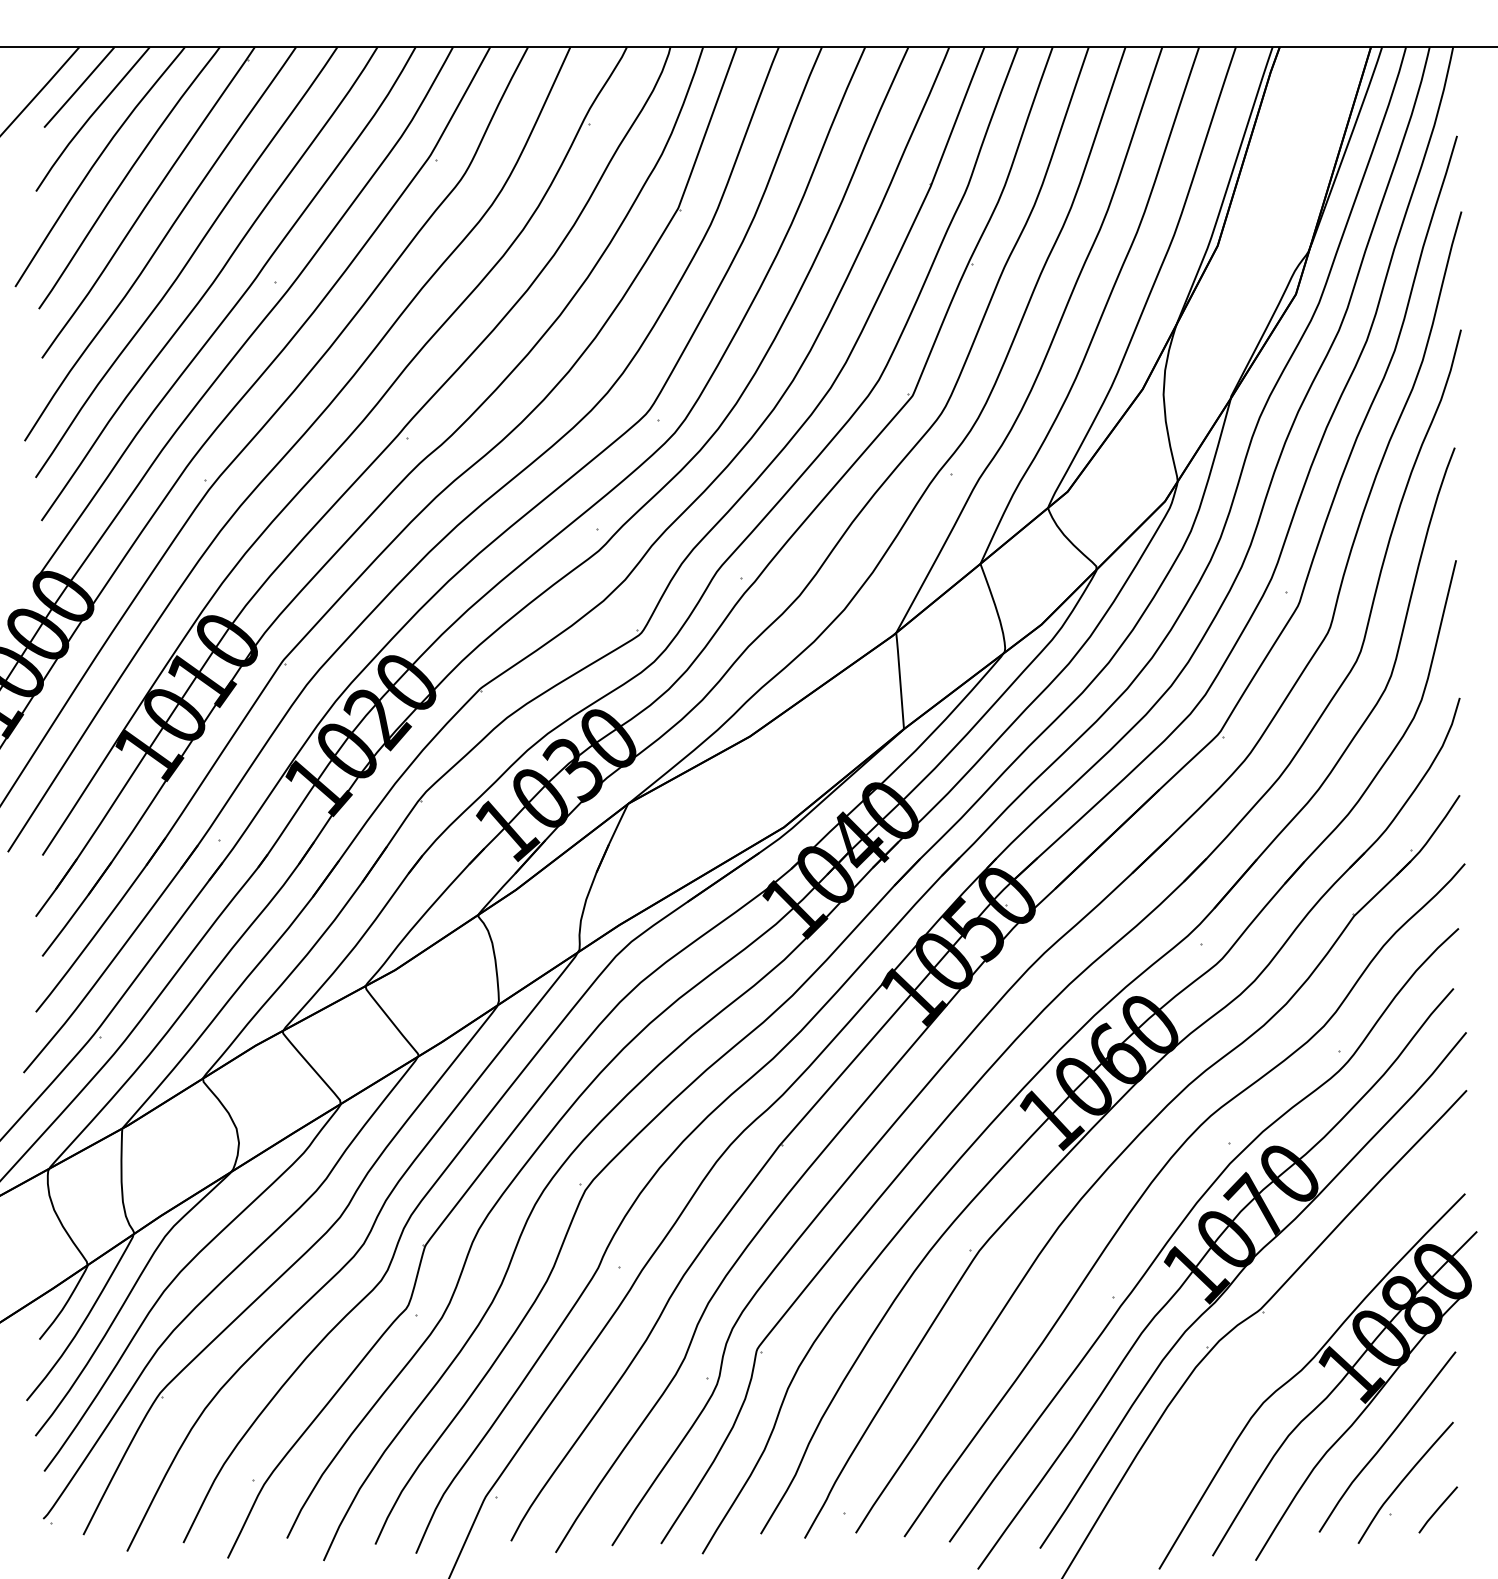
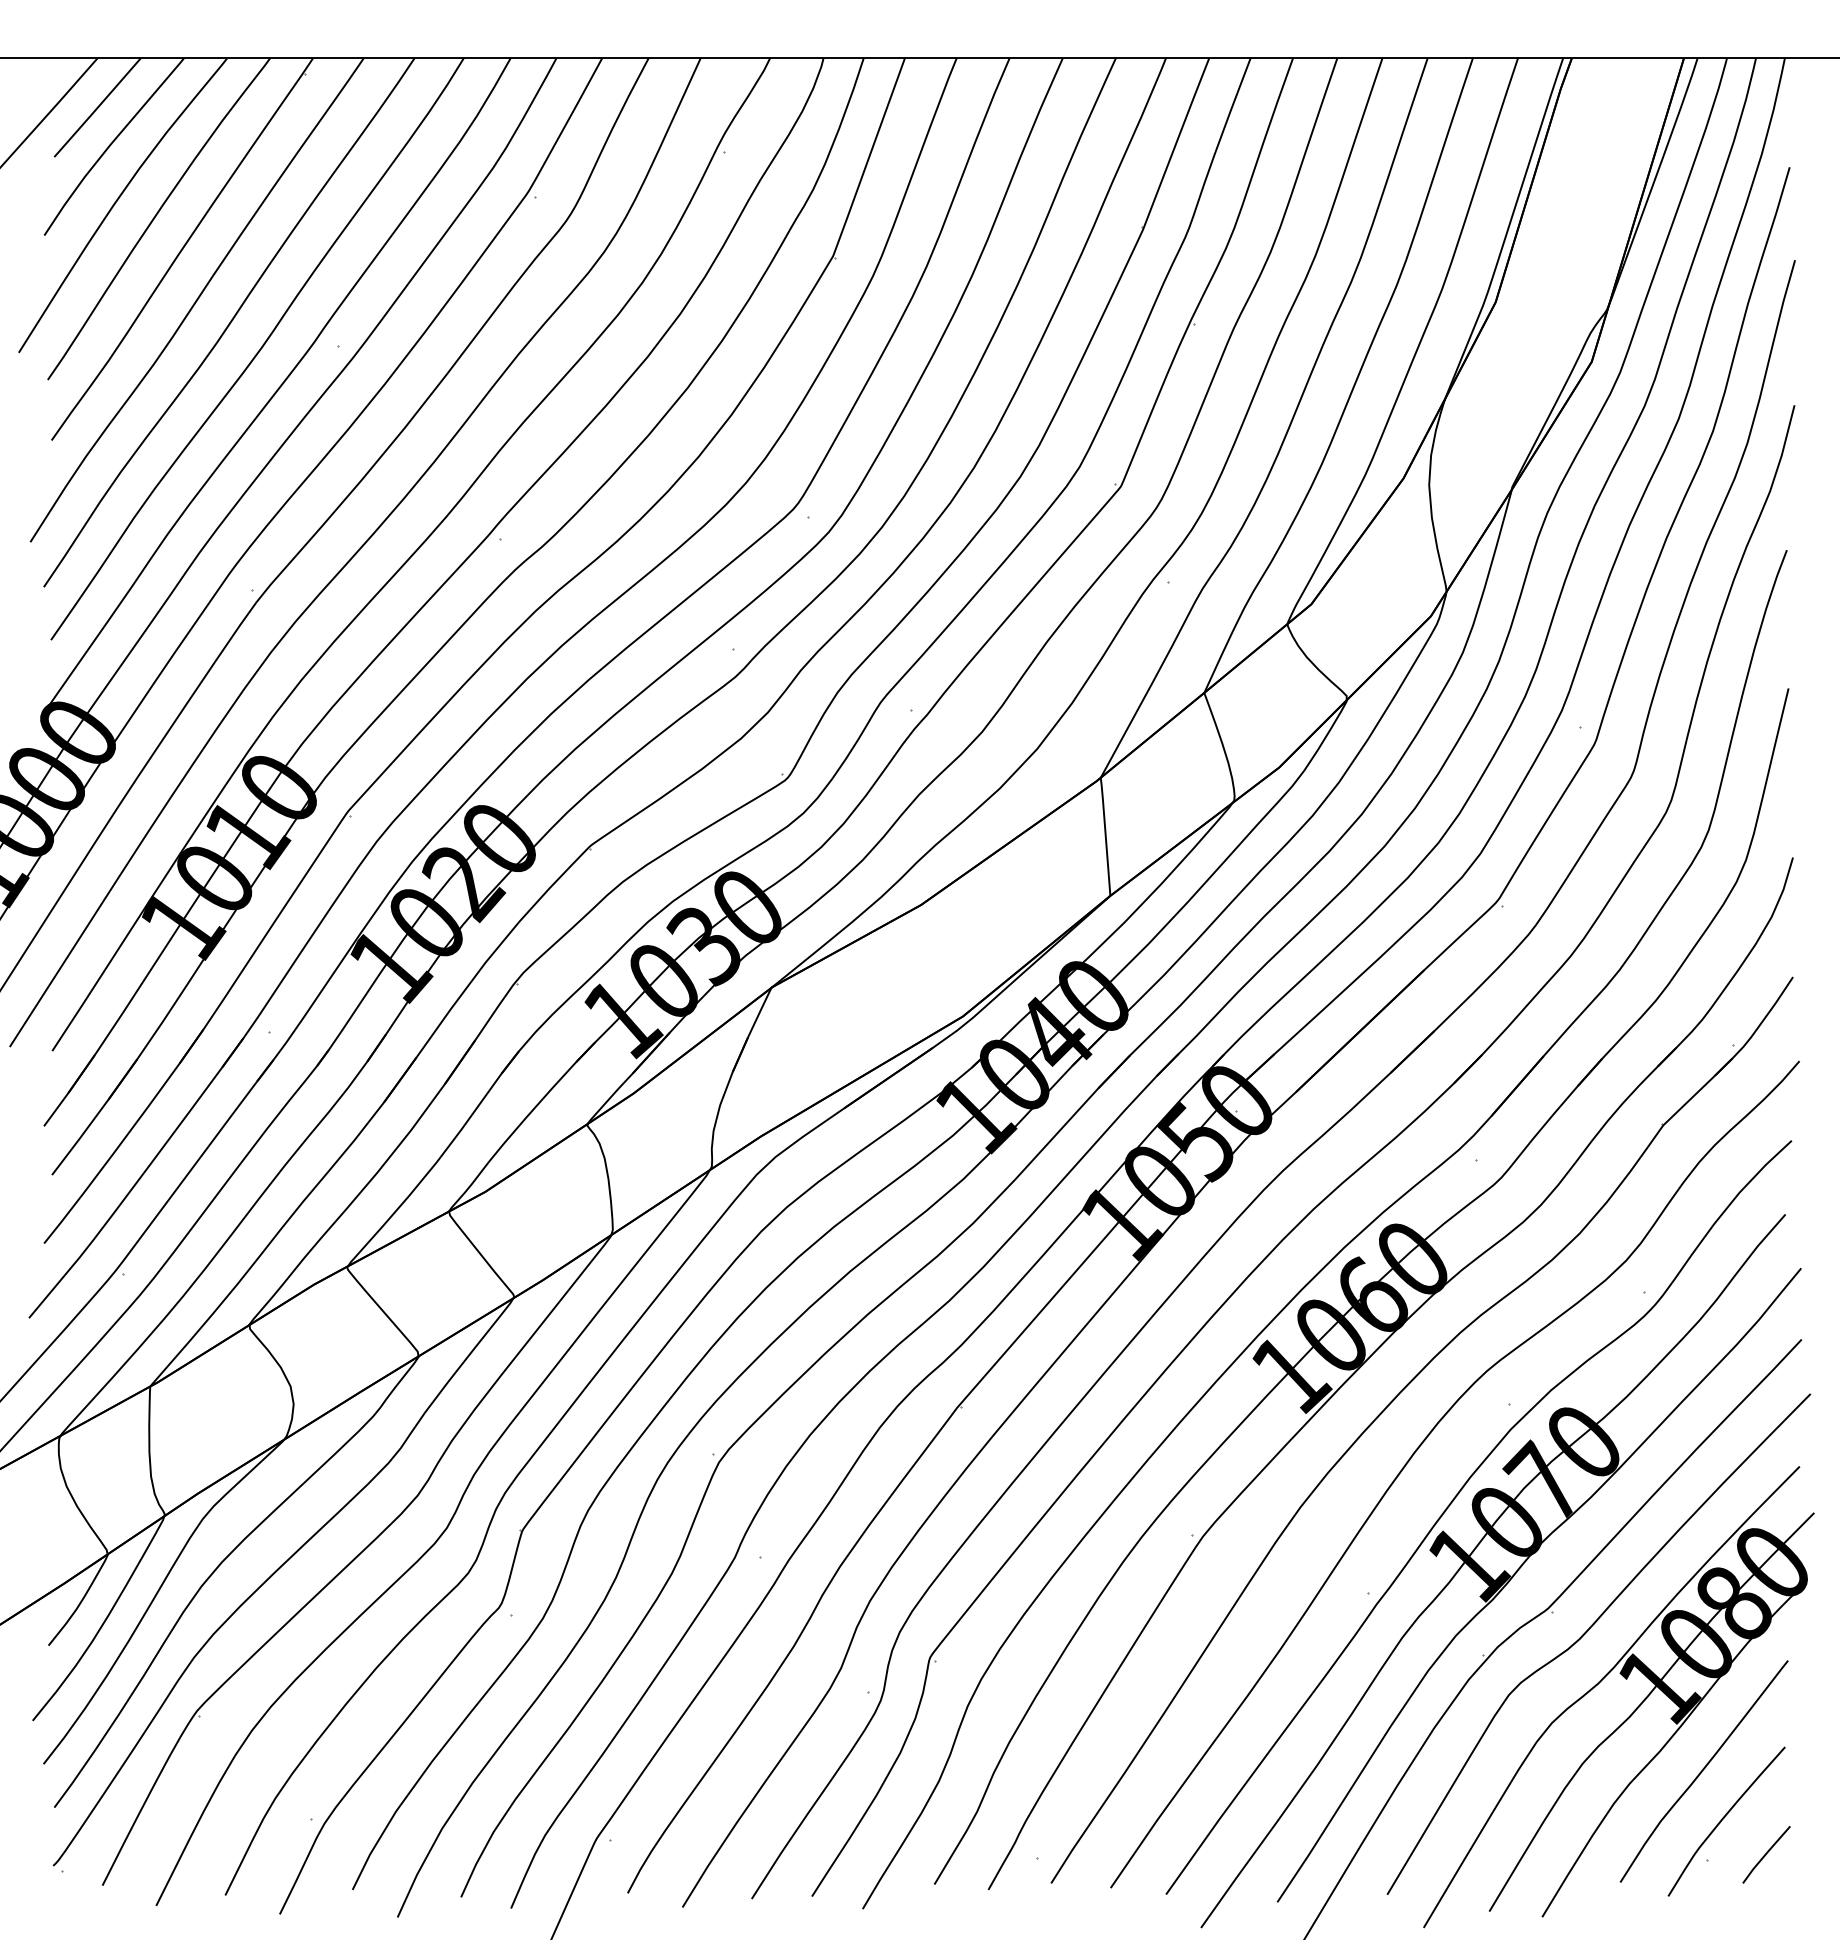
curve: (1292, 1328) -> (1587, 1632), added

